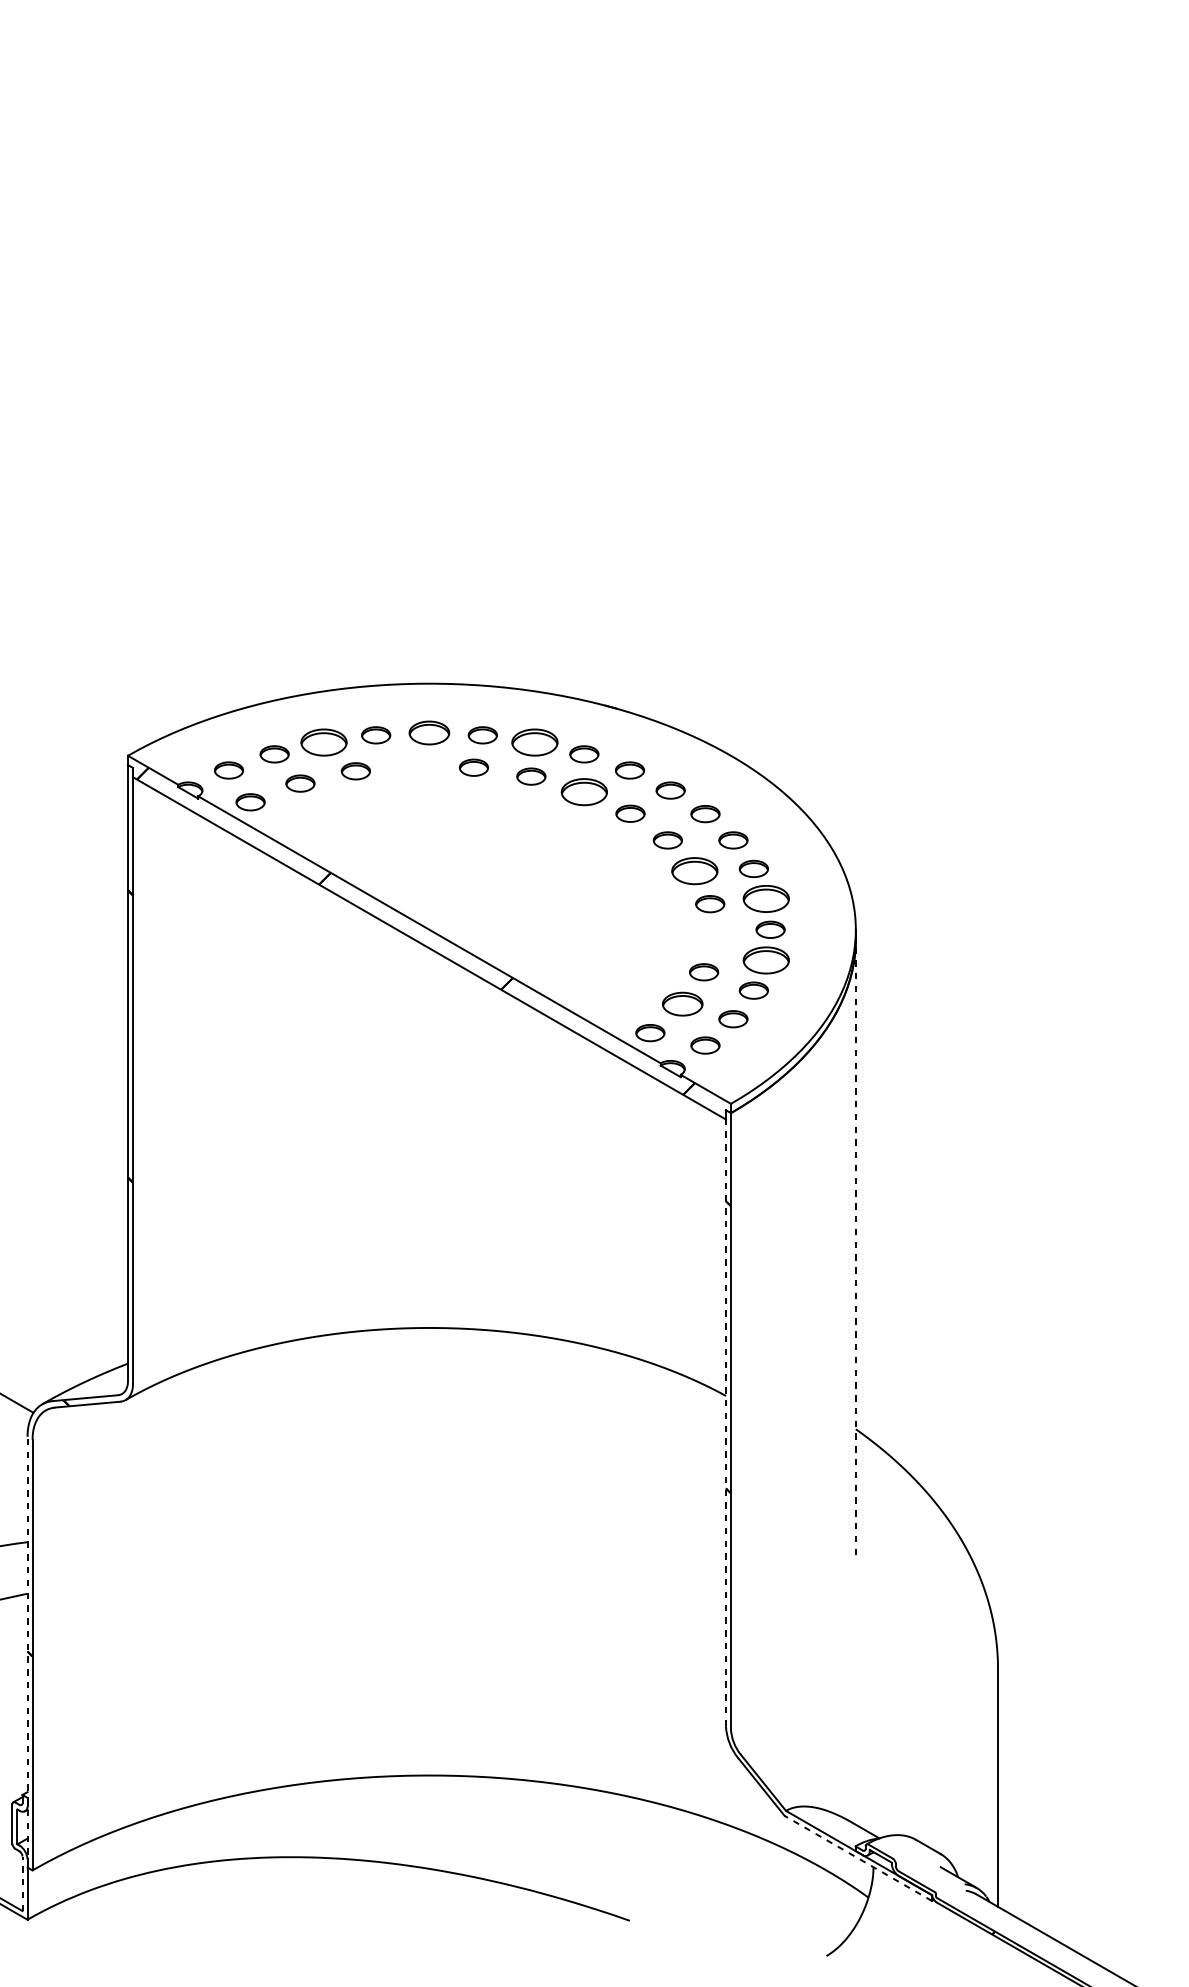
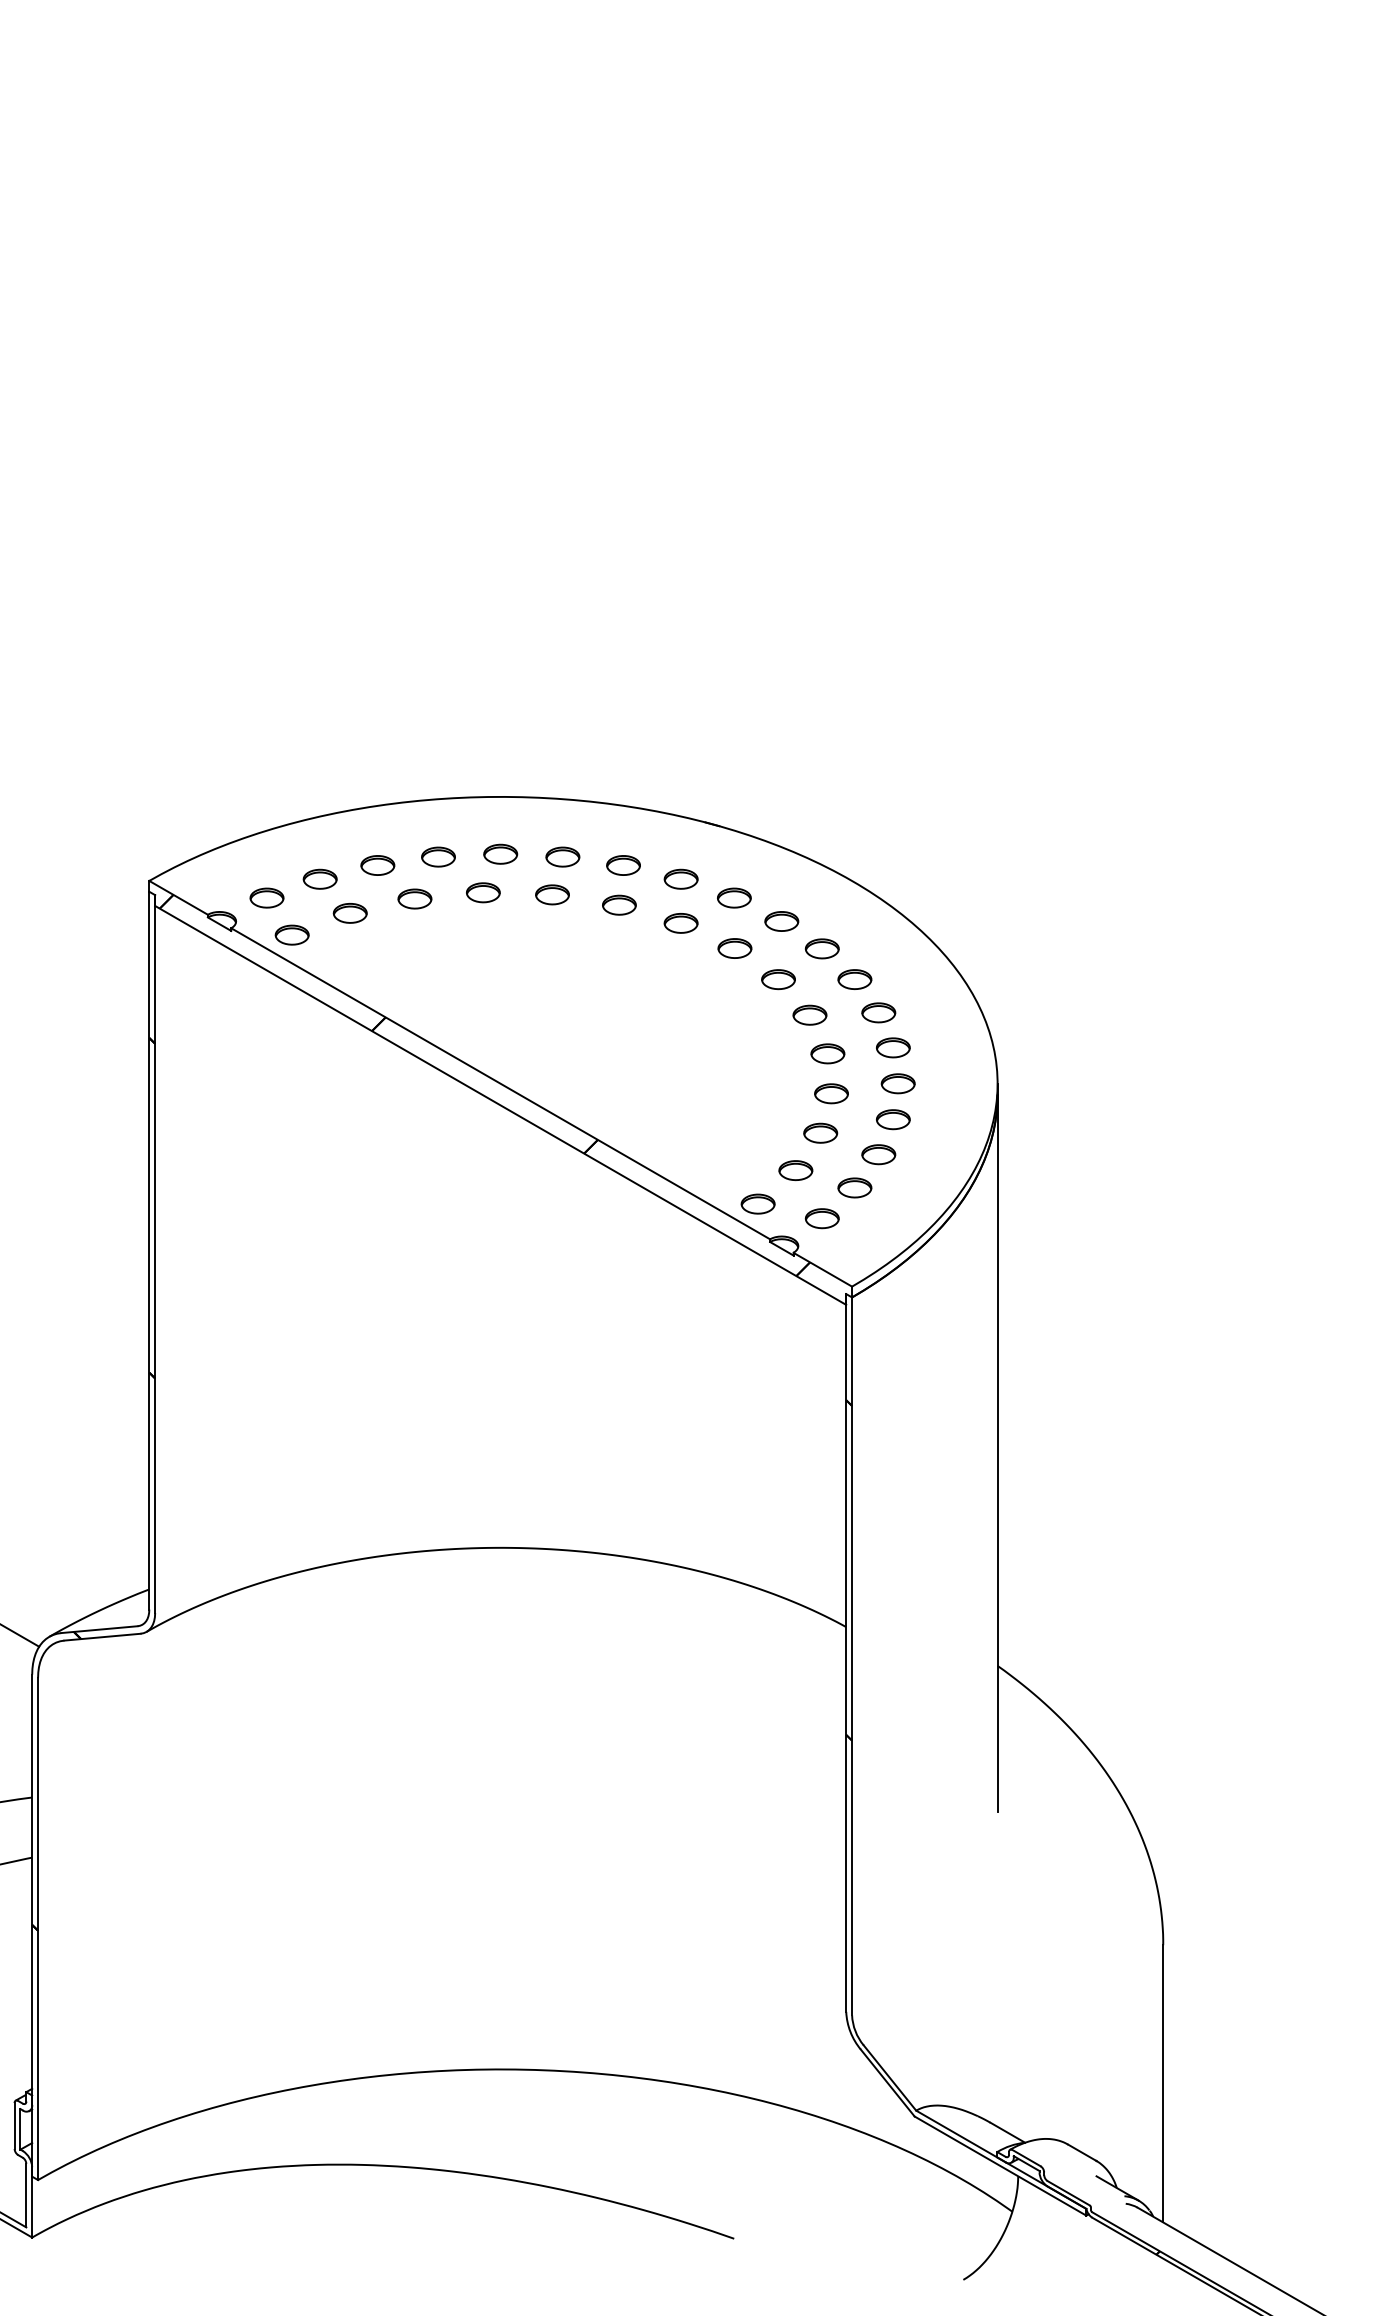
part: (429, 732) -> (500, 853), size x0.71
part: (323, 742) -> (377, 865), size x0.62
part: (534, 742) -> (623, 865), size x0.62
part: (414, 765) -> (483, 892), added
part: (583, 792) -> (680, 923), size x0.62
part: (694, 870) -> (809, 1014), size x0.62
part: (766, 898) -> (893, 1047), size x0.62
part: (713, 938) -> (831, 1093), added
part: (766, 960) -> (893, 1119), size x0.62
part: (682, 1004) -> (795, 1170), size x0.71
line: (855, 1247) -> (997, 1453), dashed -> solid
line: (726, 1417) -> (846, 1652), dashed -> solid
line: (27, 1652) -> (32, 1925), dashed -> solid
line: (858, 1857) -> (1000, 2165), dashed -> solid
line: (22, 1883) -> (26, 2195), dashed -> solid

